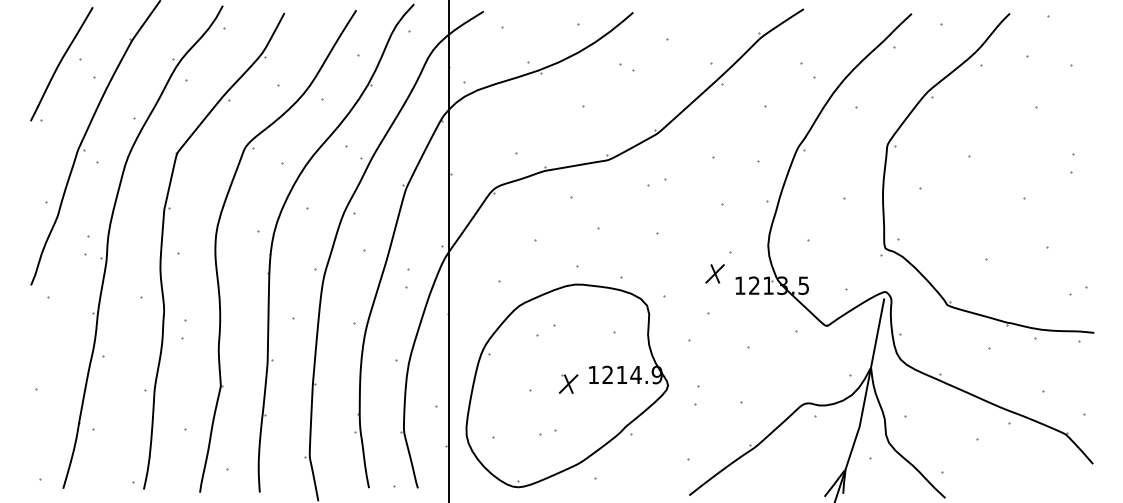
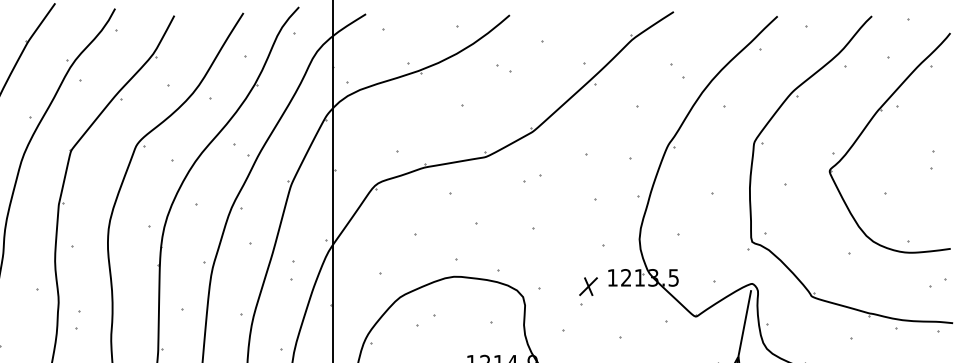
part: (1004, 129) -> (866, 127), added
part: (714, 273) -> (587, 286), moved

